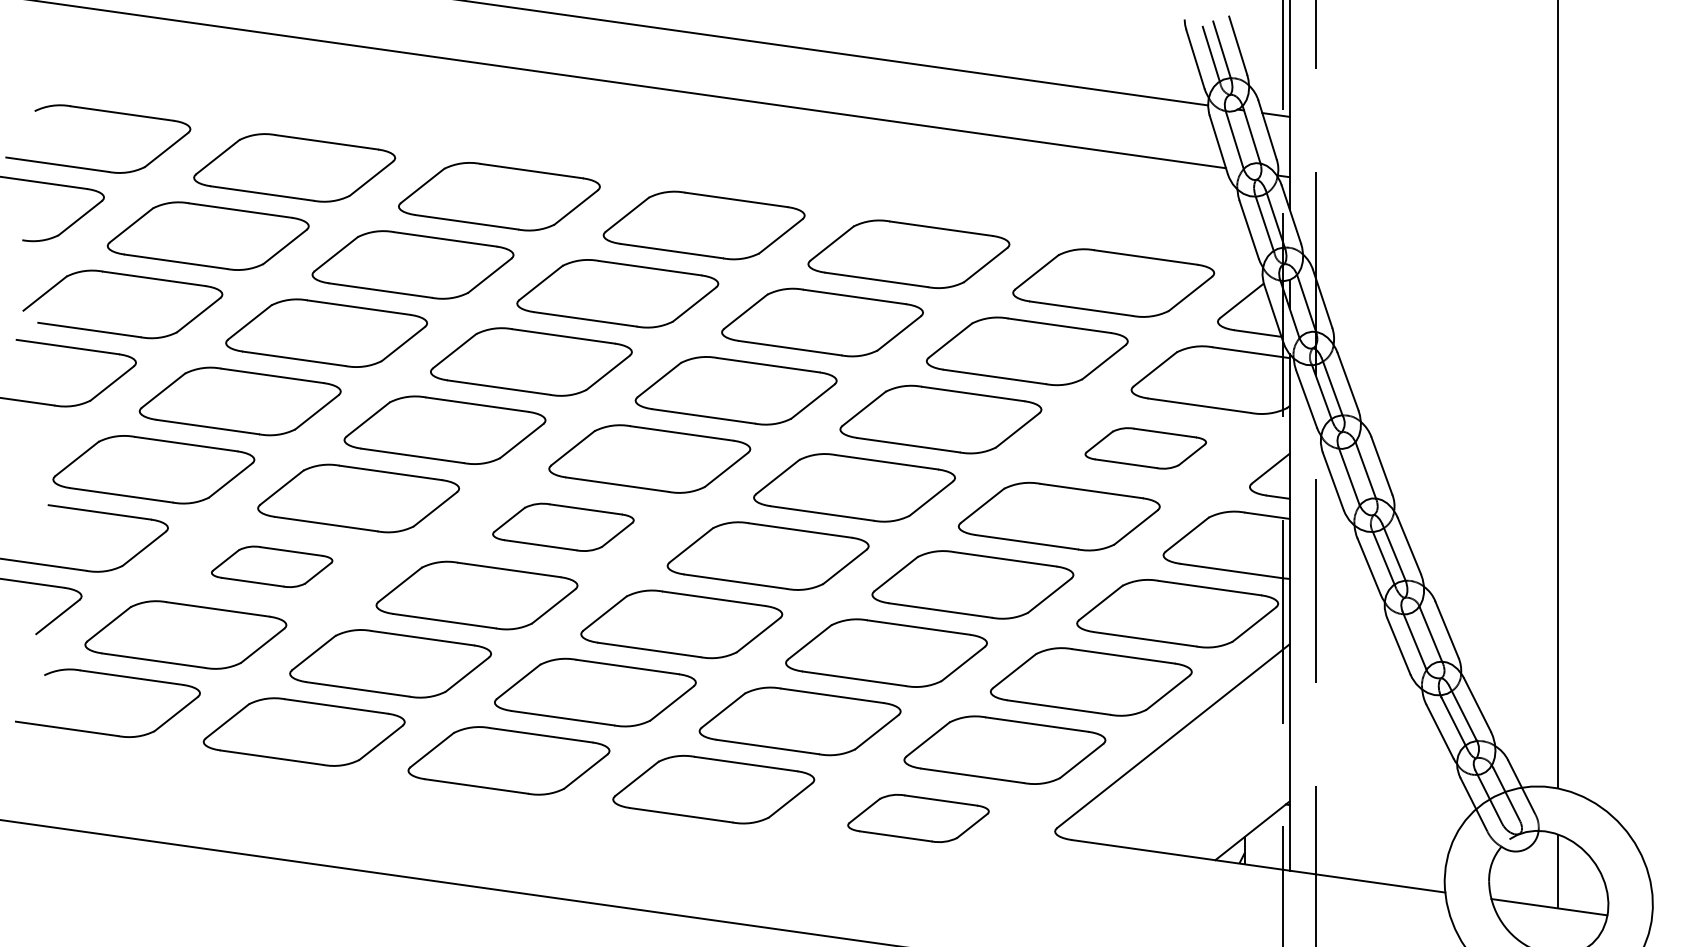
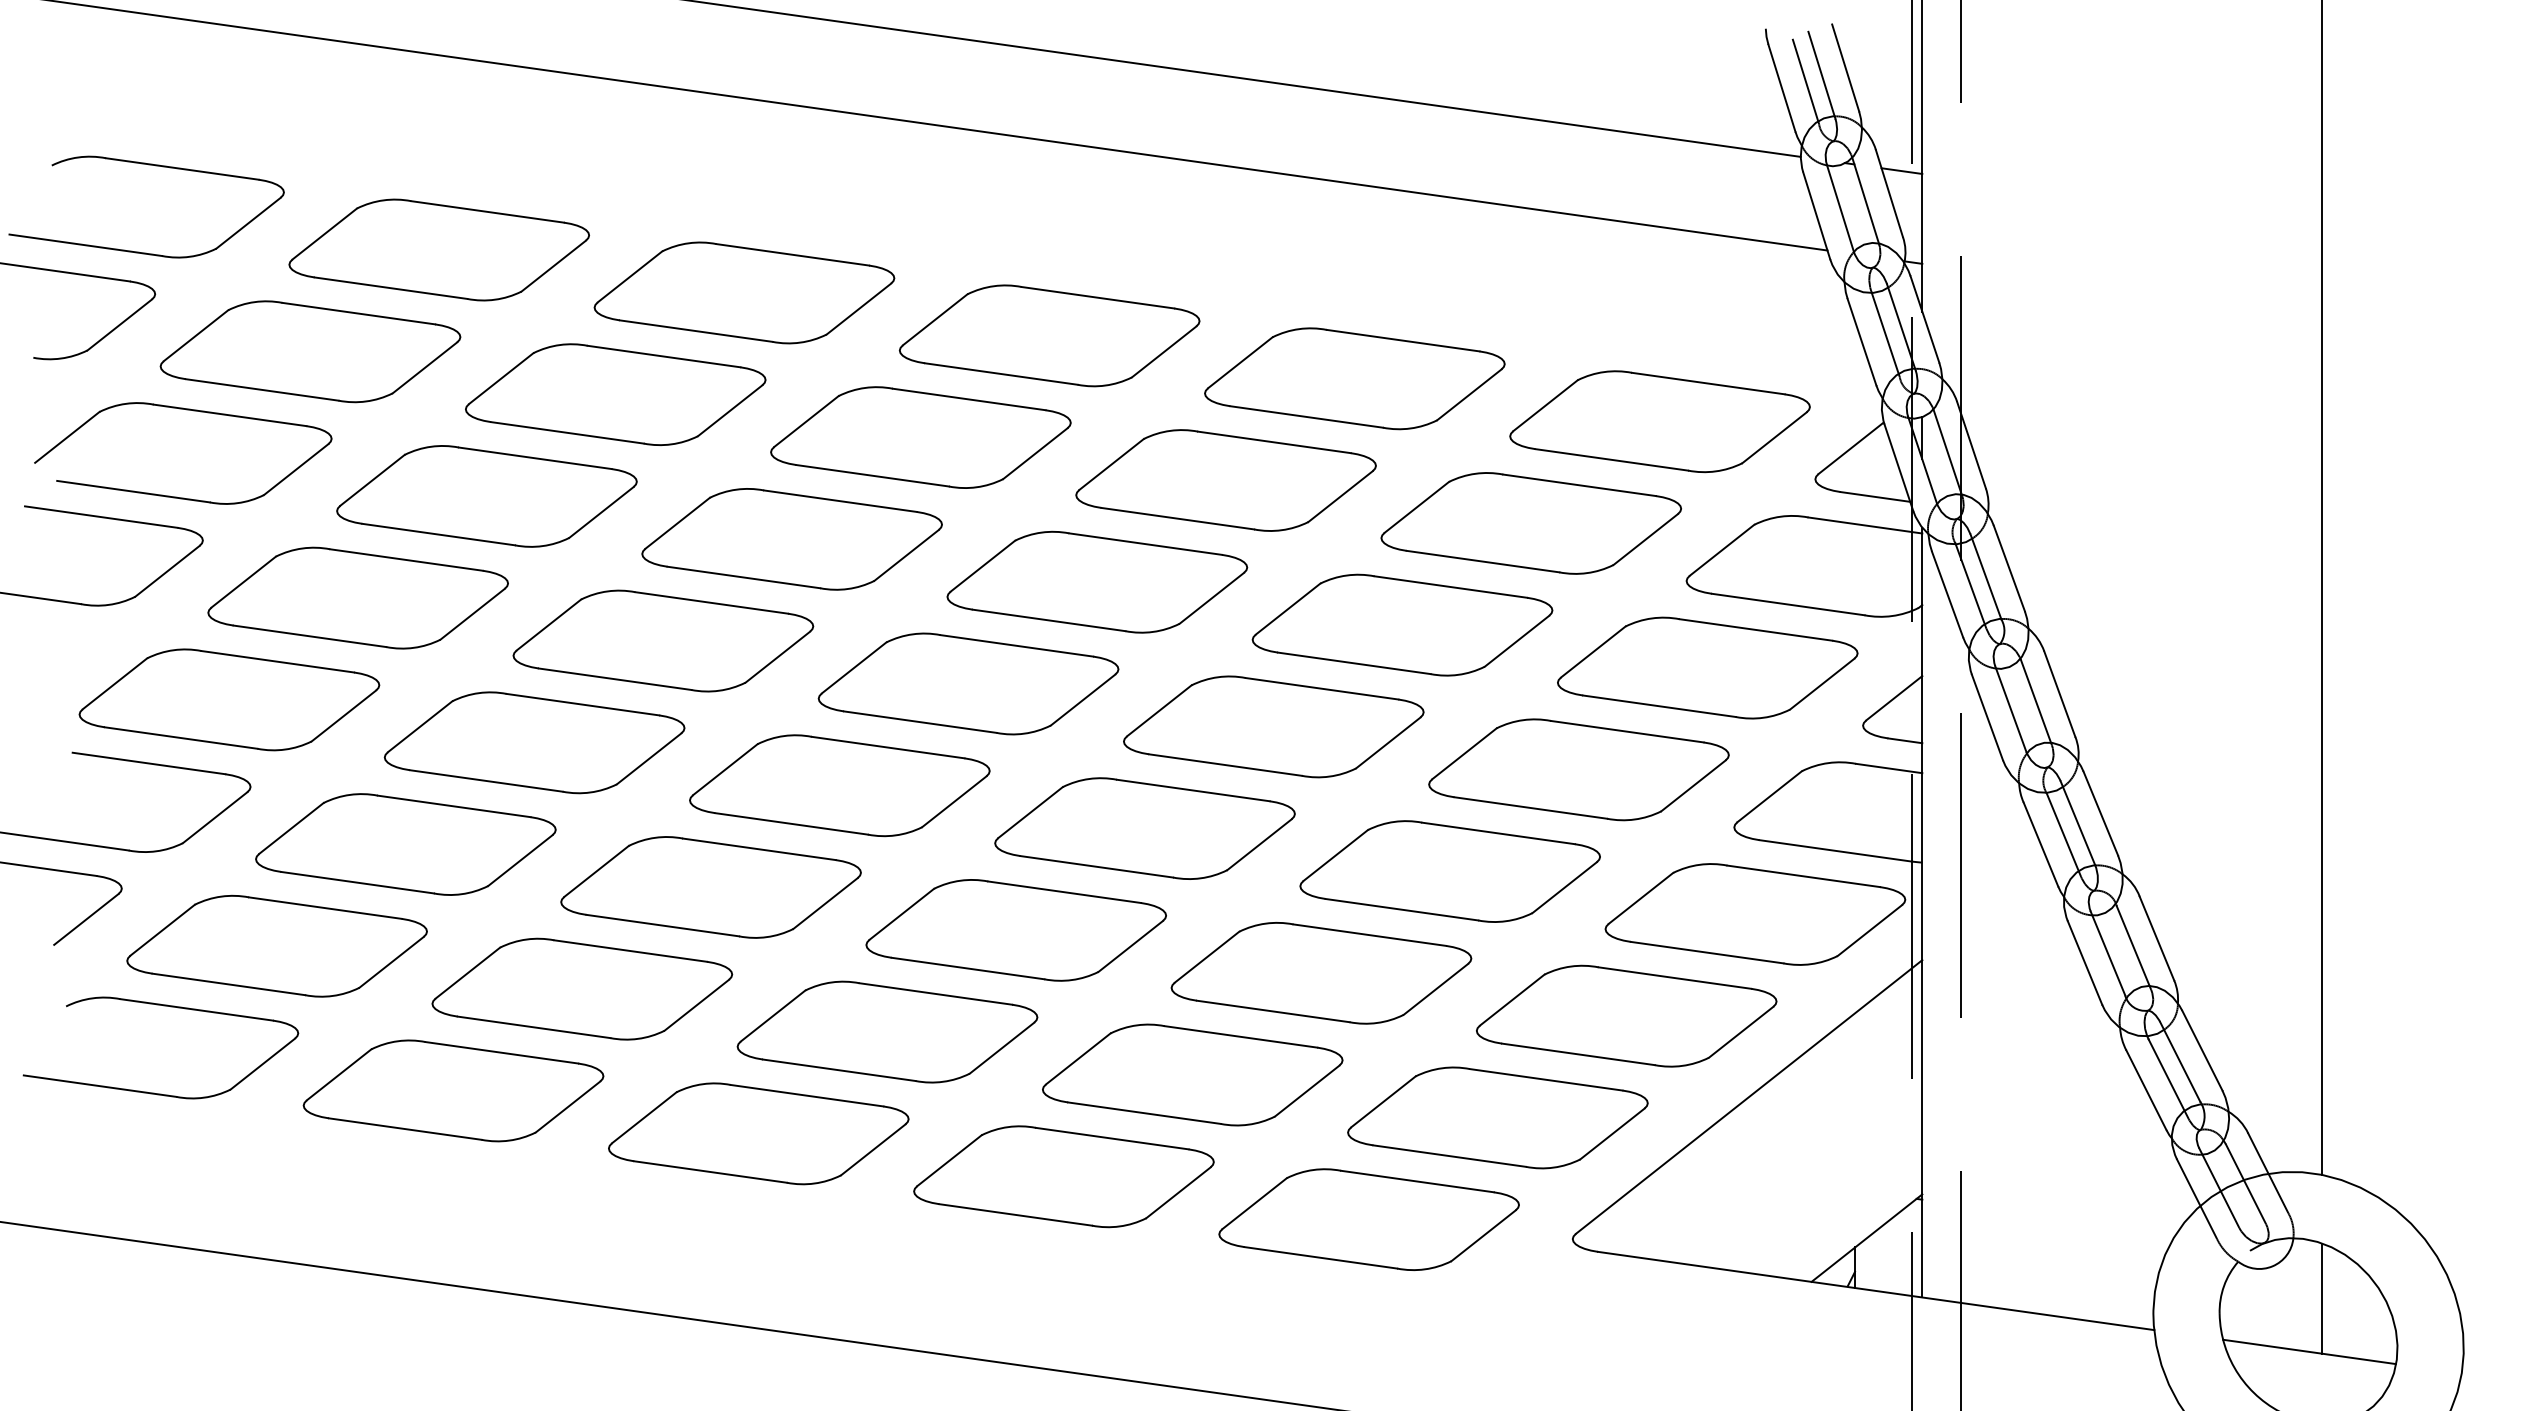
part: (1145, 448) -> (1707, 668), size x1.67
part: (563, 527) -> (839, 785), size x1.43
part: (271, 566) -> (404, 844), size x1.67
part: (918, 818) -> (1369, 1219), size x1.43

